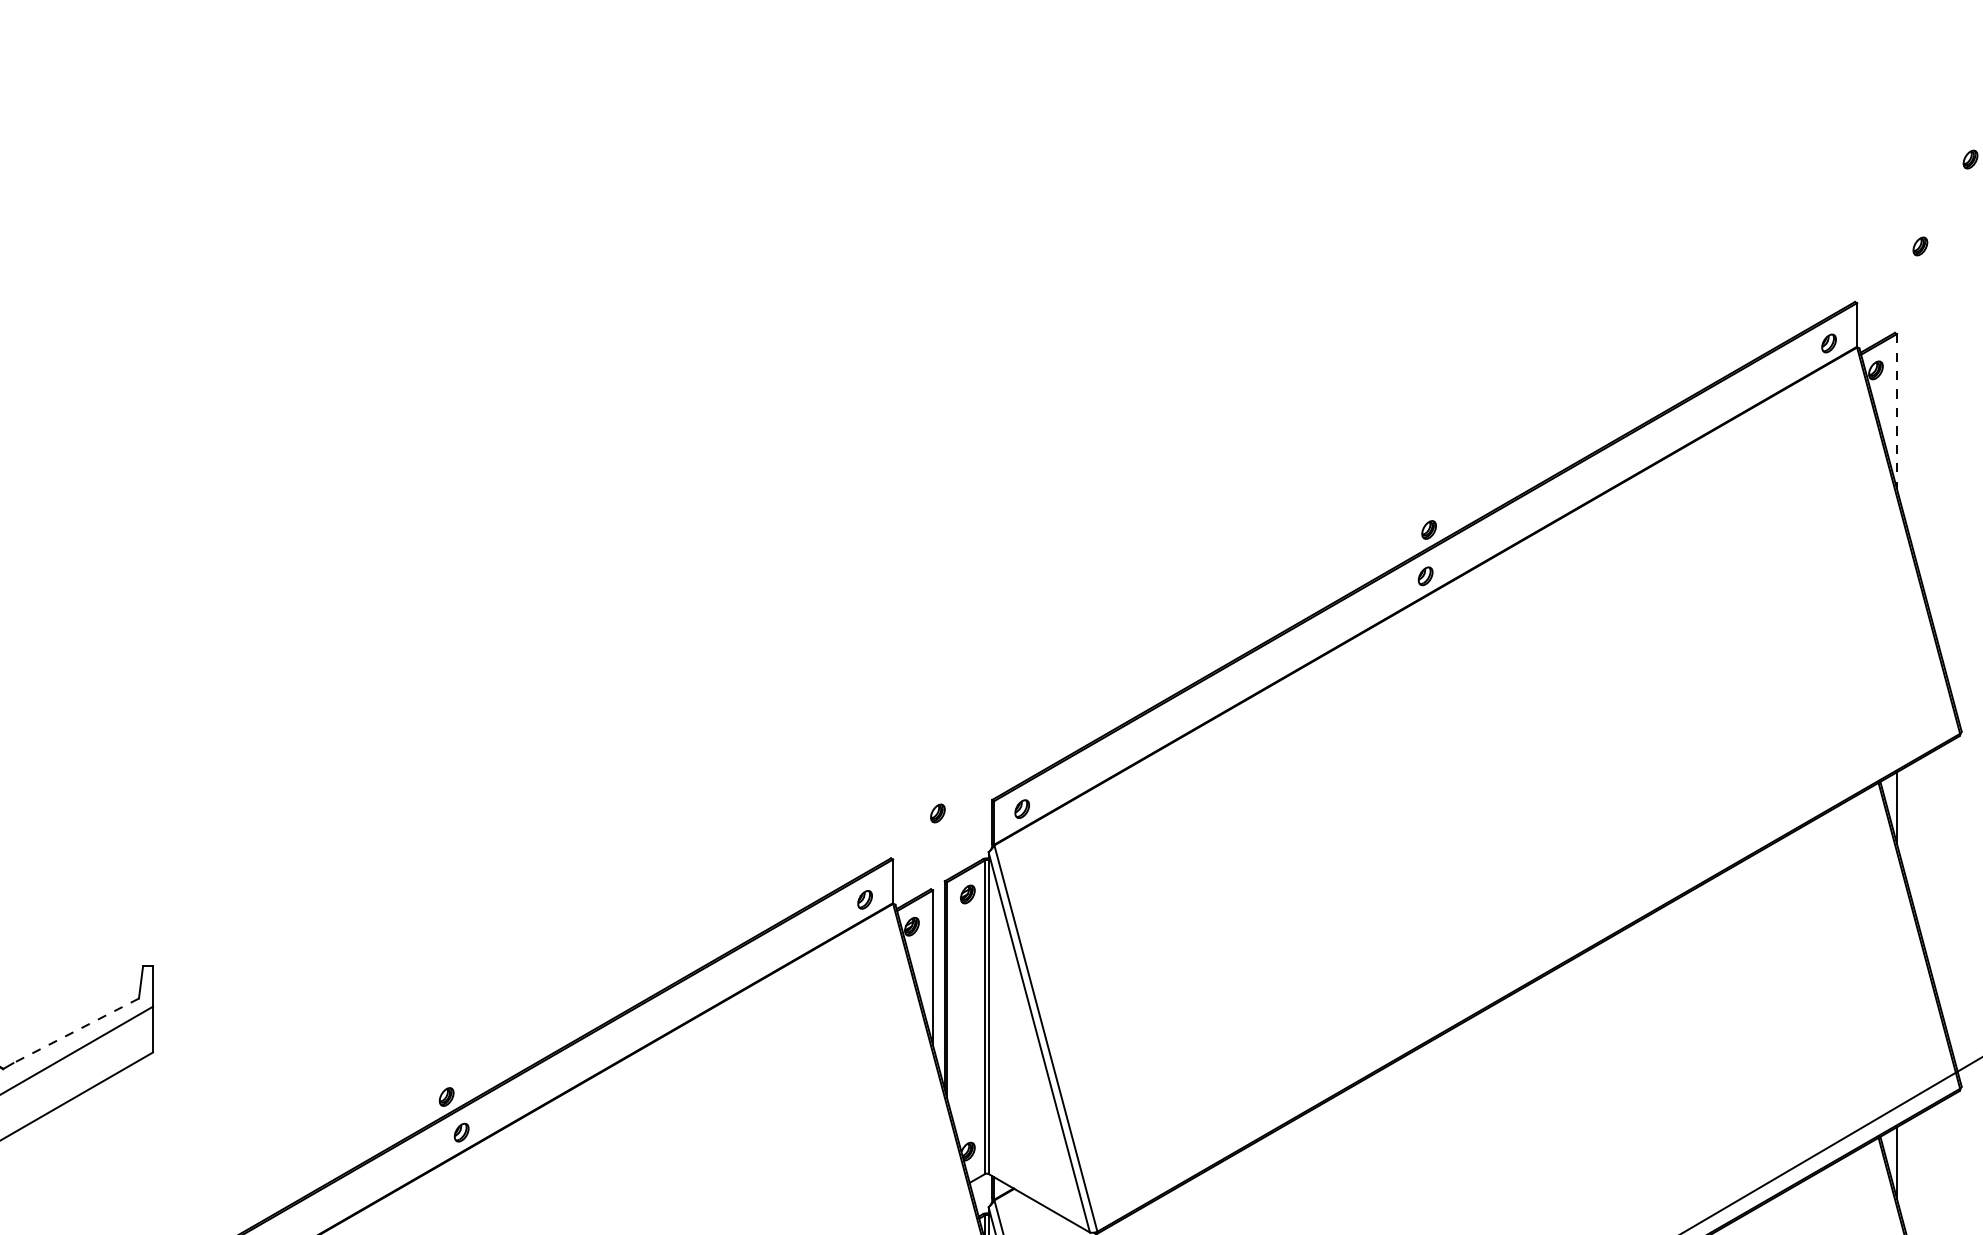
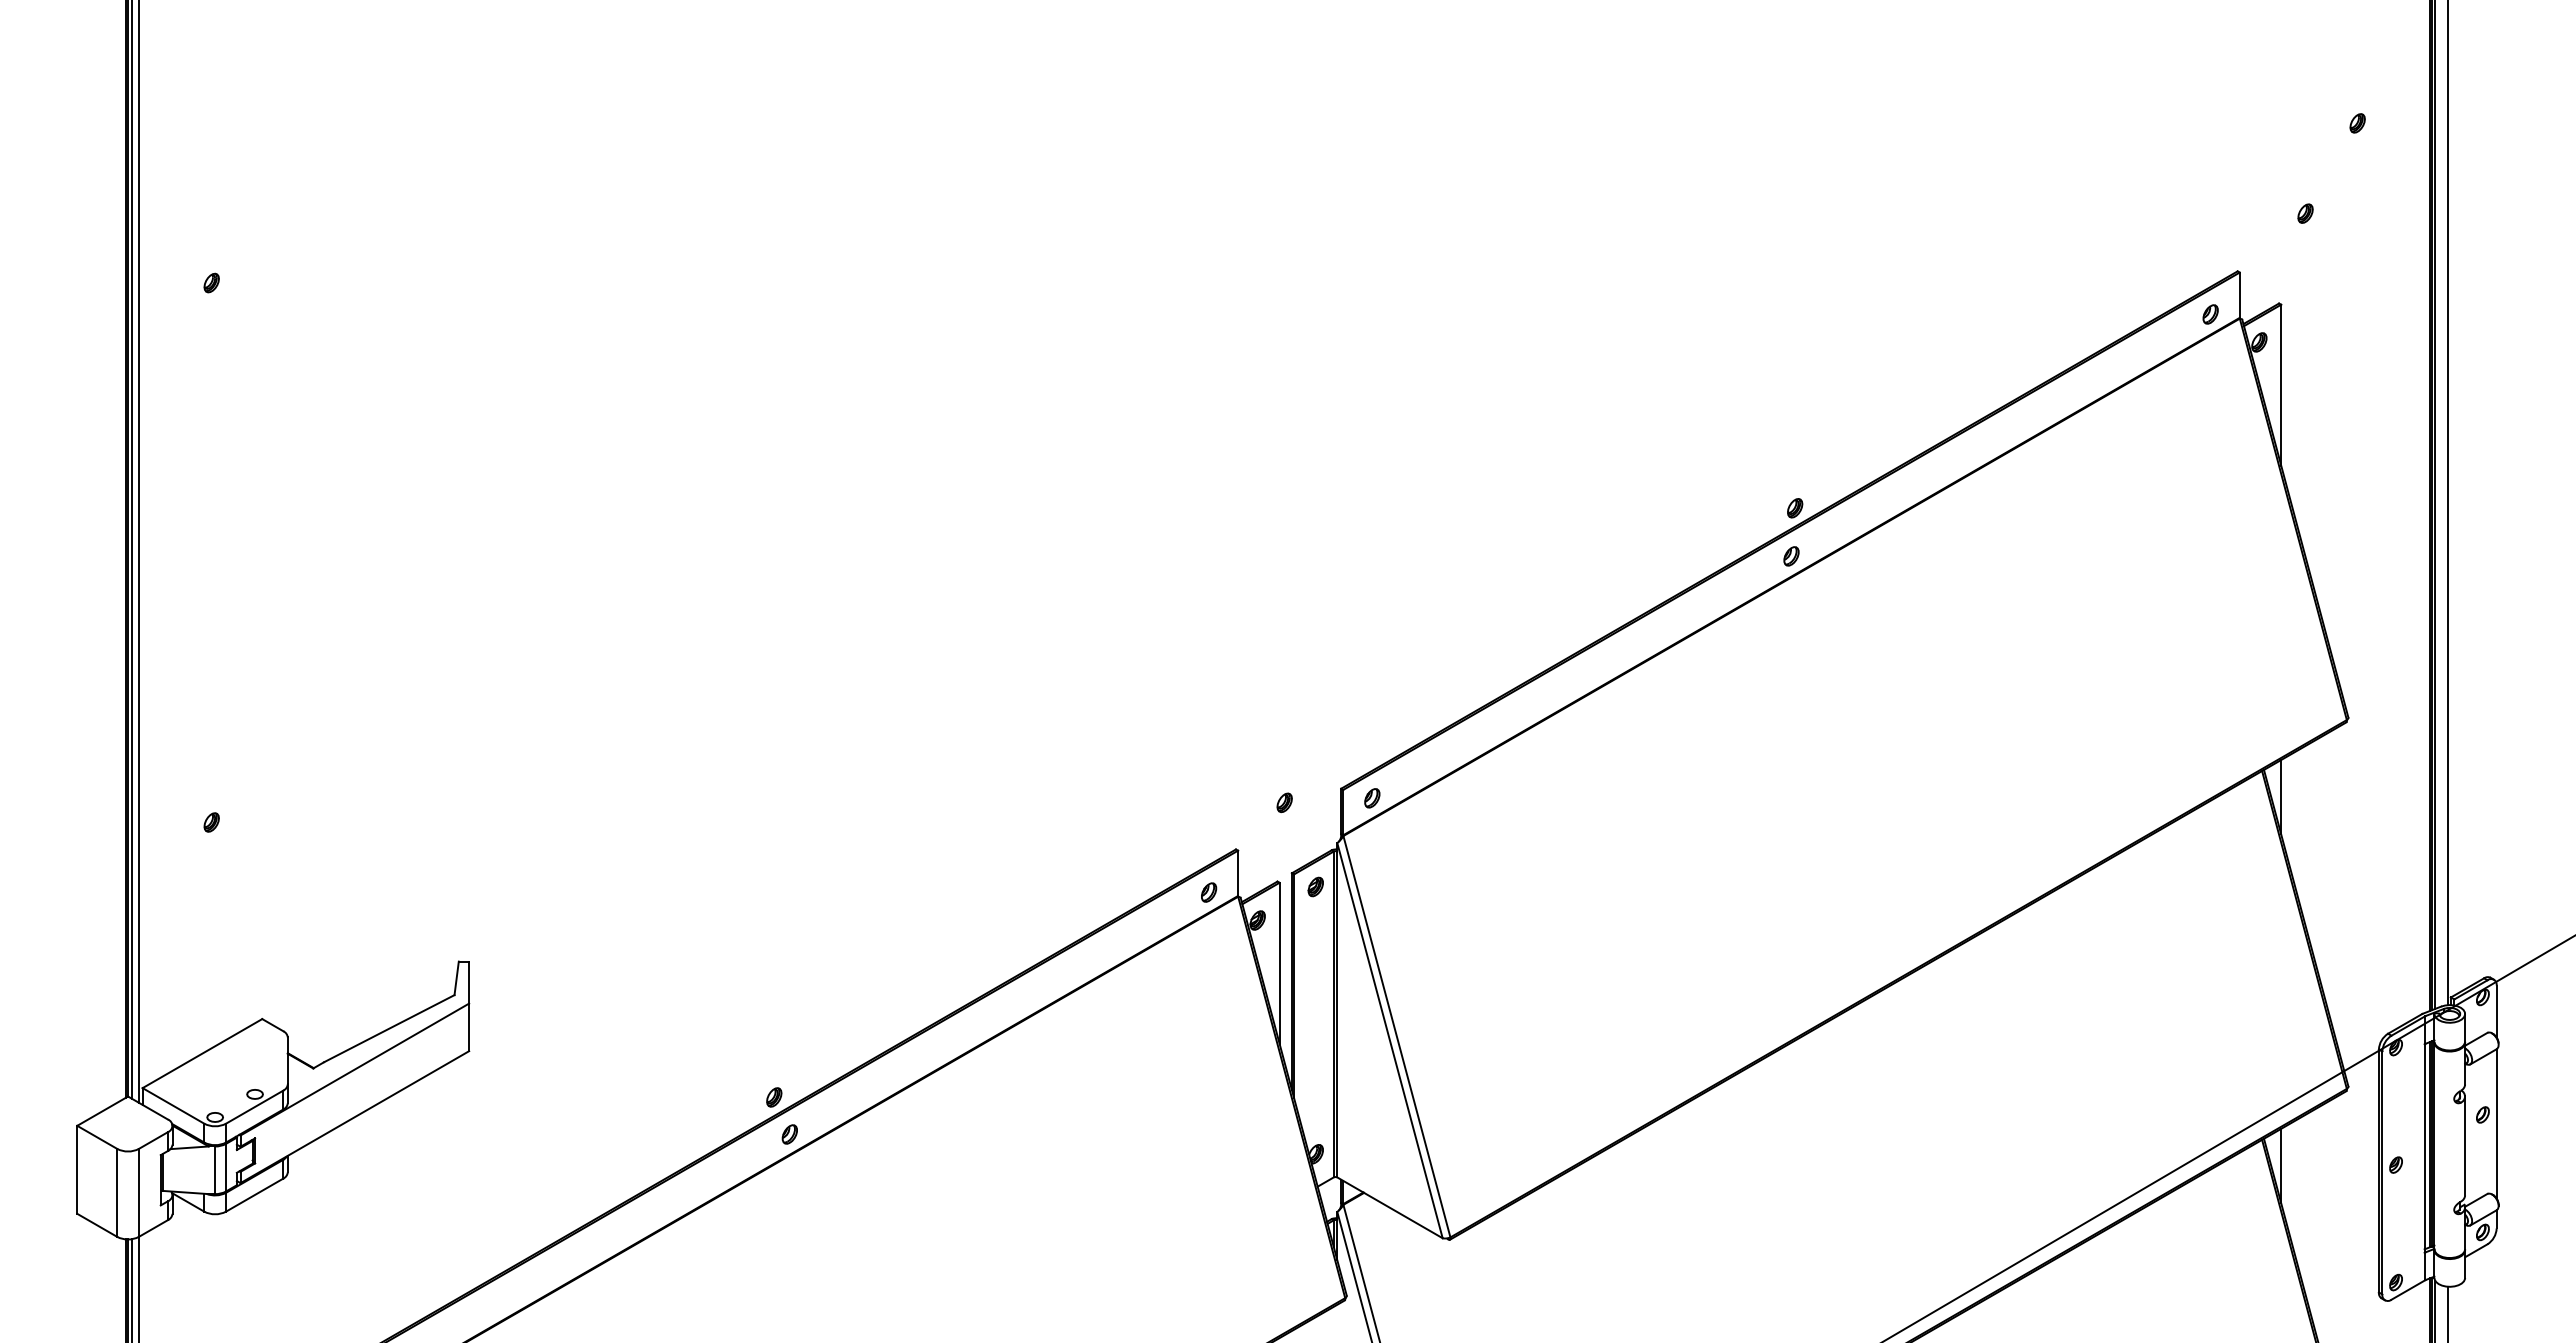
line: (1897, 411) -> (2281, 385), dashed -> solid
line: (75, 1030) -> (388, 1028), dashed -> solid

